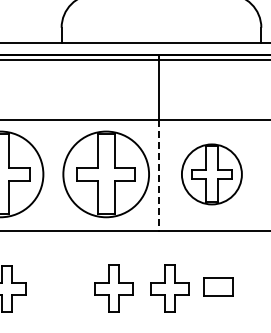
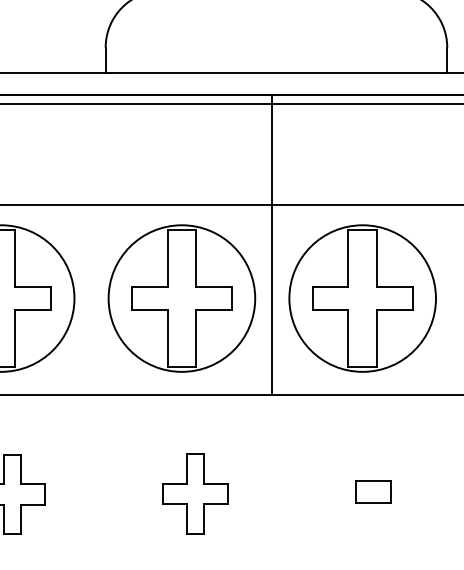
part: (211, 174) -> (361, 298), size x1.43
line: (159, 175) -> (273, 300), dashed -> solid
part: (217, 287) -> (372, 491), size x0.71
part: (169, 288) -> (290, 493), removed

